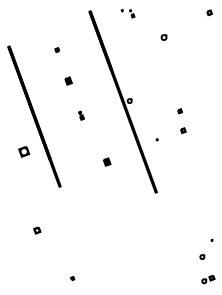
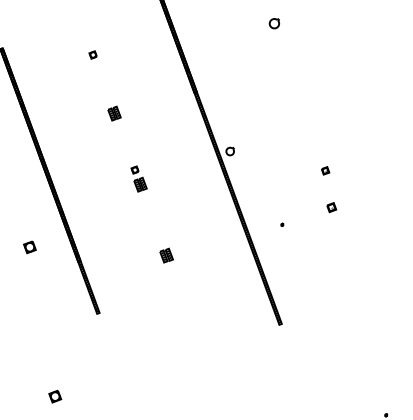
part: (163, 37) -> (273, 23), moved
part: (81, 115) -> (138, 178), size x1.67
part: (23, 151) -> (29, 247), size x0.62
part: (107, 161) -> (167, 254), moved

